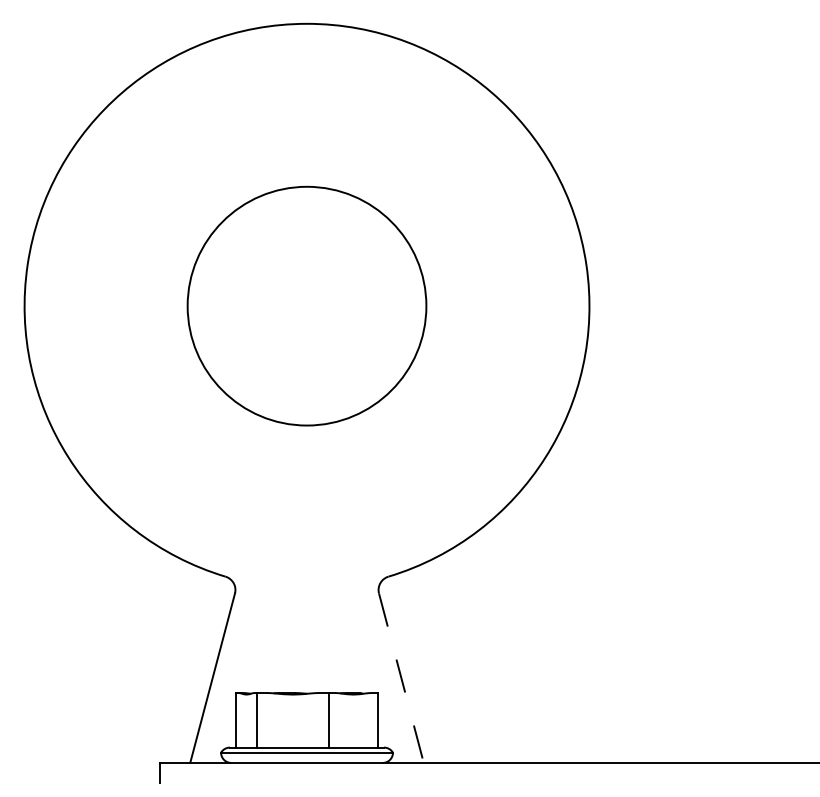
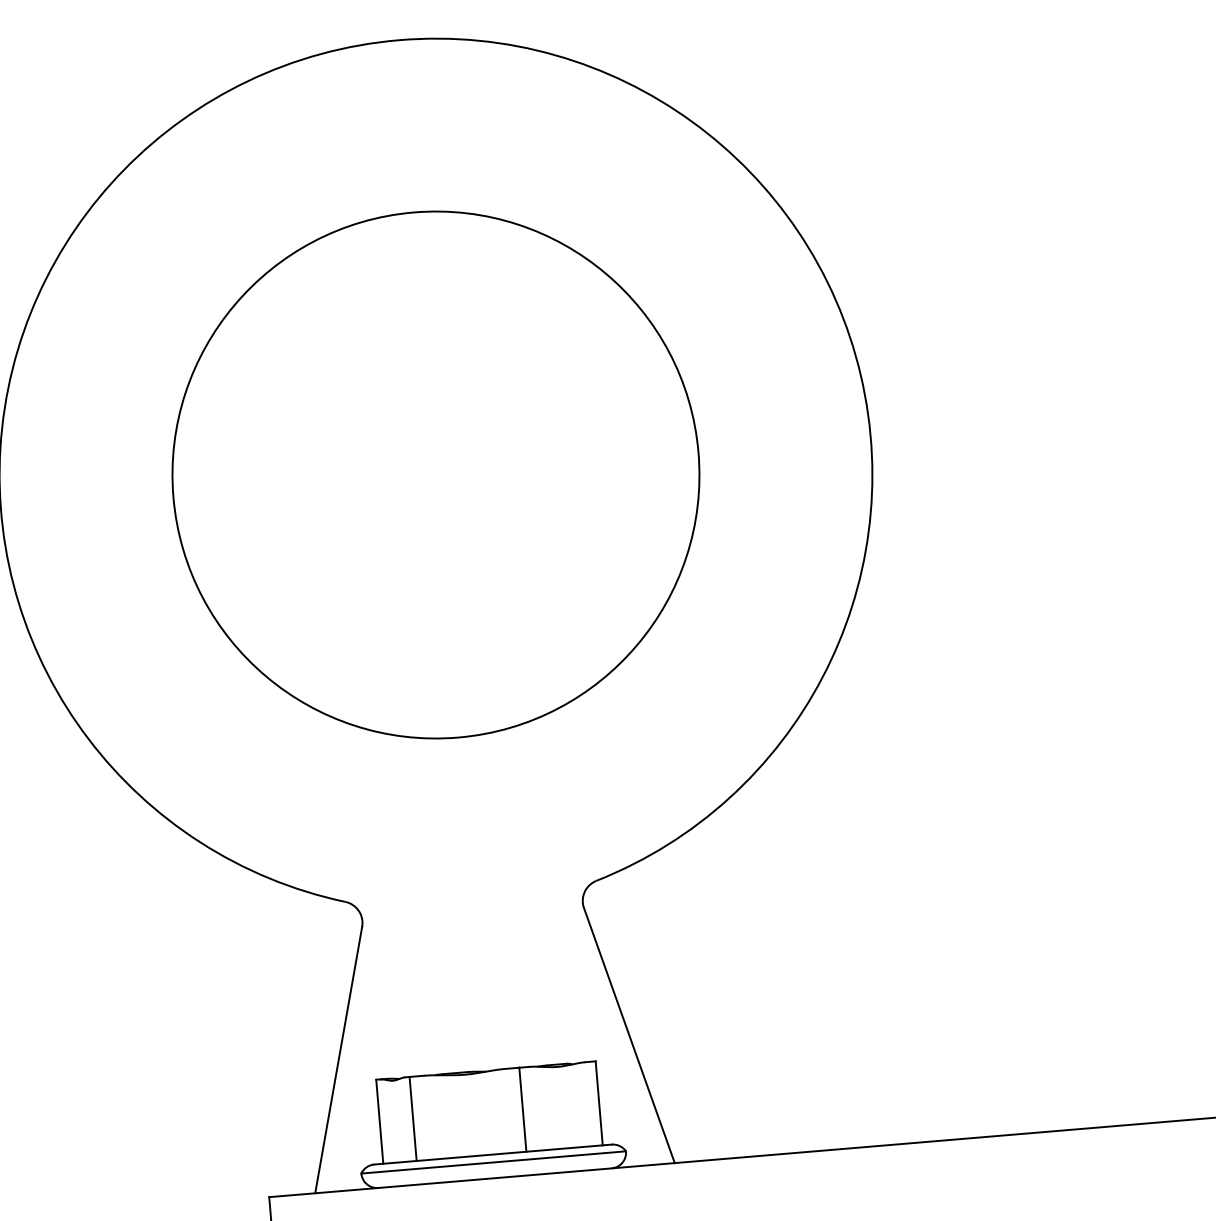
circle: (306, 305) -> (435, 473), size x1.43
line: (401, 678) -> (629, 1035), dashed -> solid

